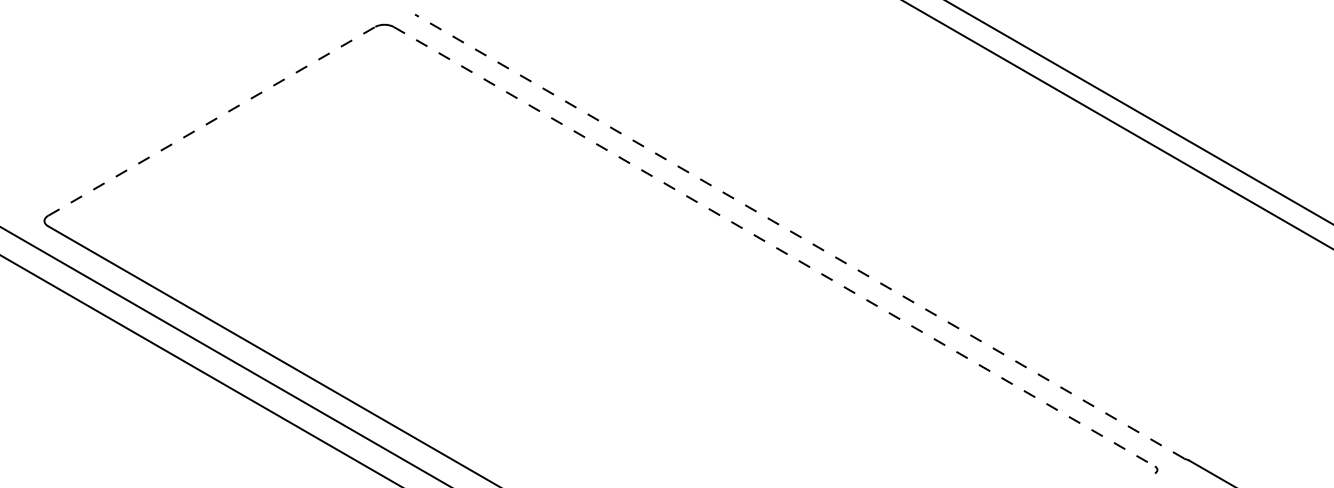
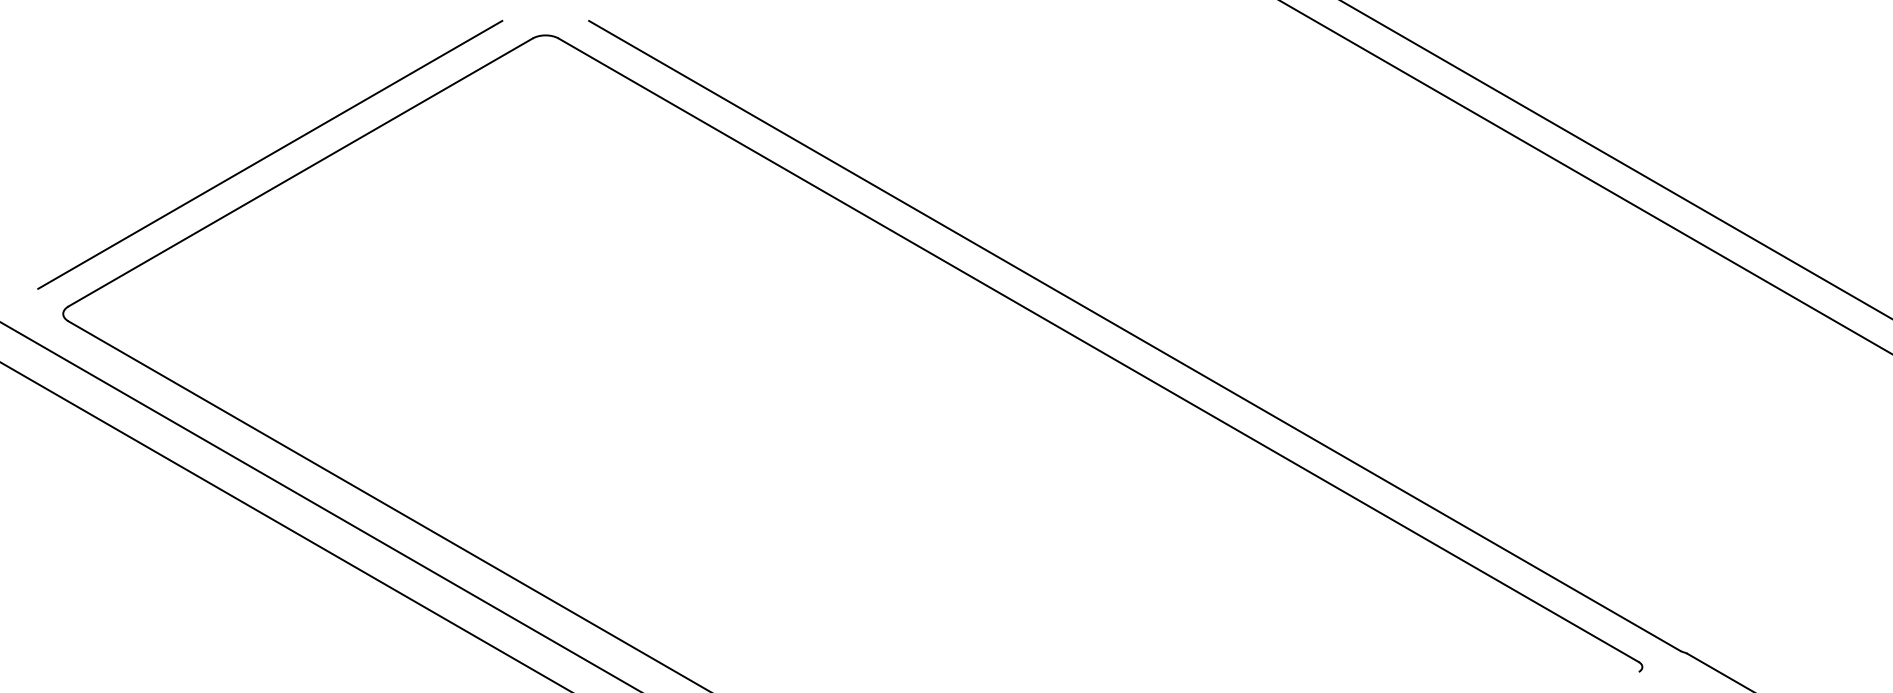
line: (190, 108) -> (270, 154), added
line: (211, 121) -> (300, 172), dashed -> solid
line: (799, 236) -> (1134, 335), dashed -> solid
line: (774, 246) -> (1098, 350), dashed -> solid

